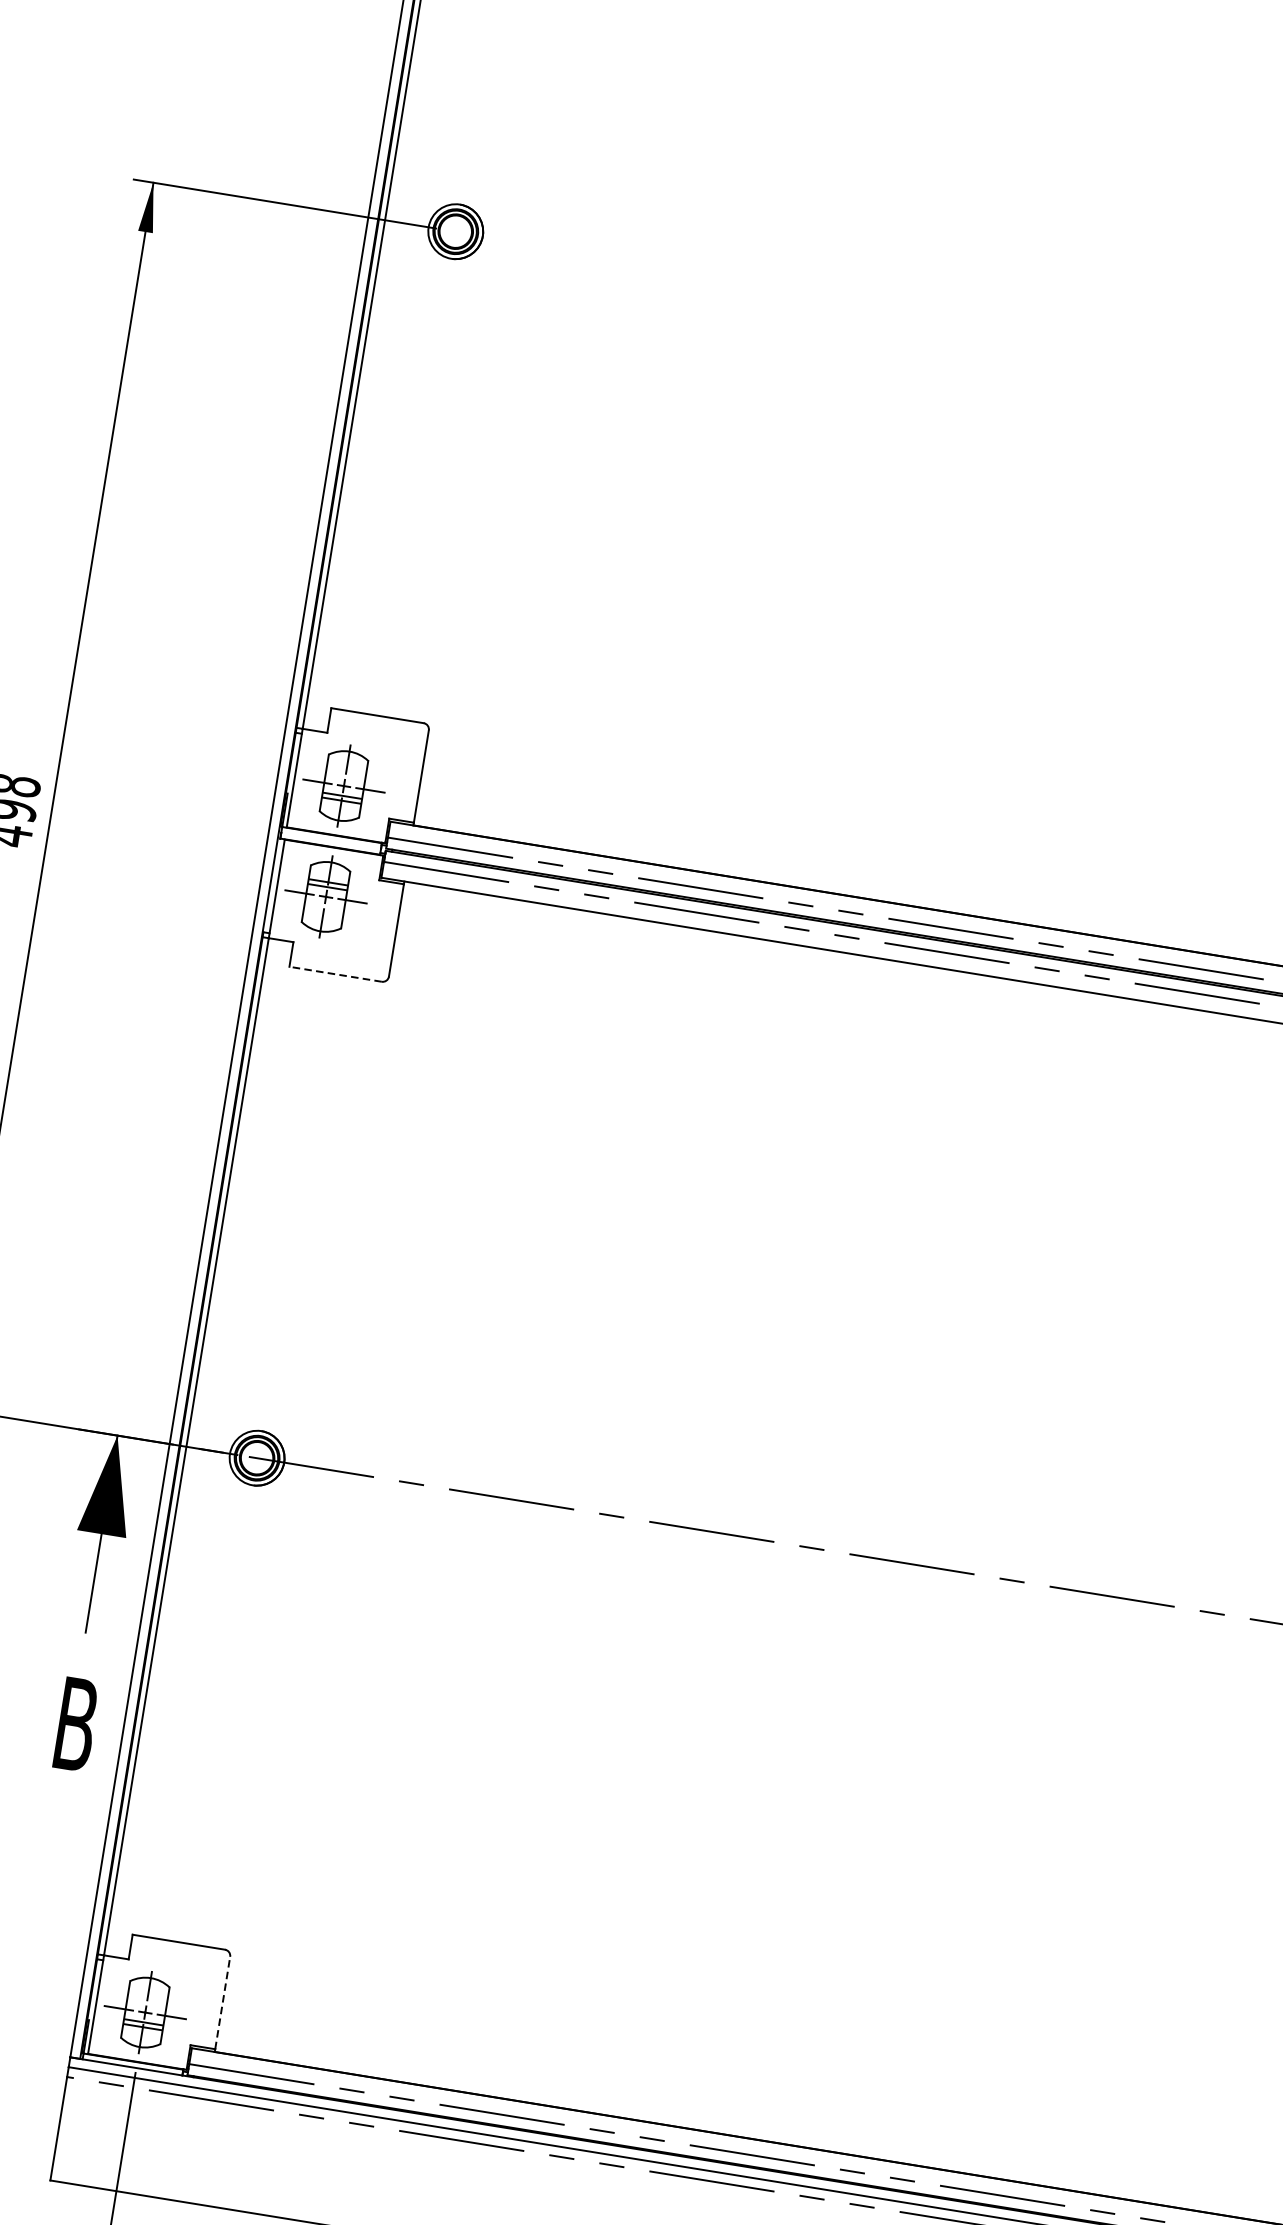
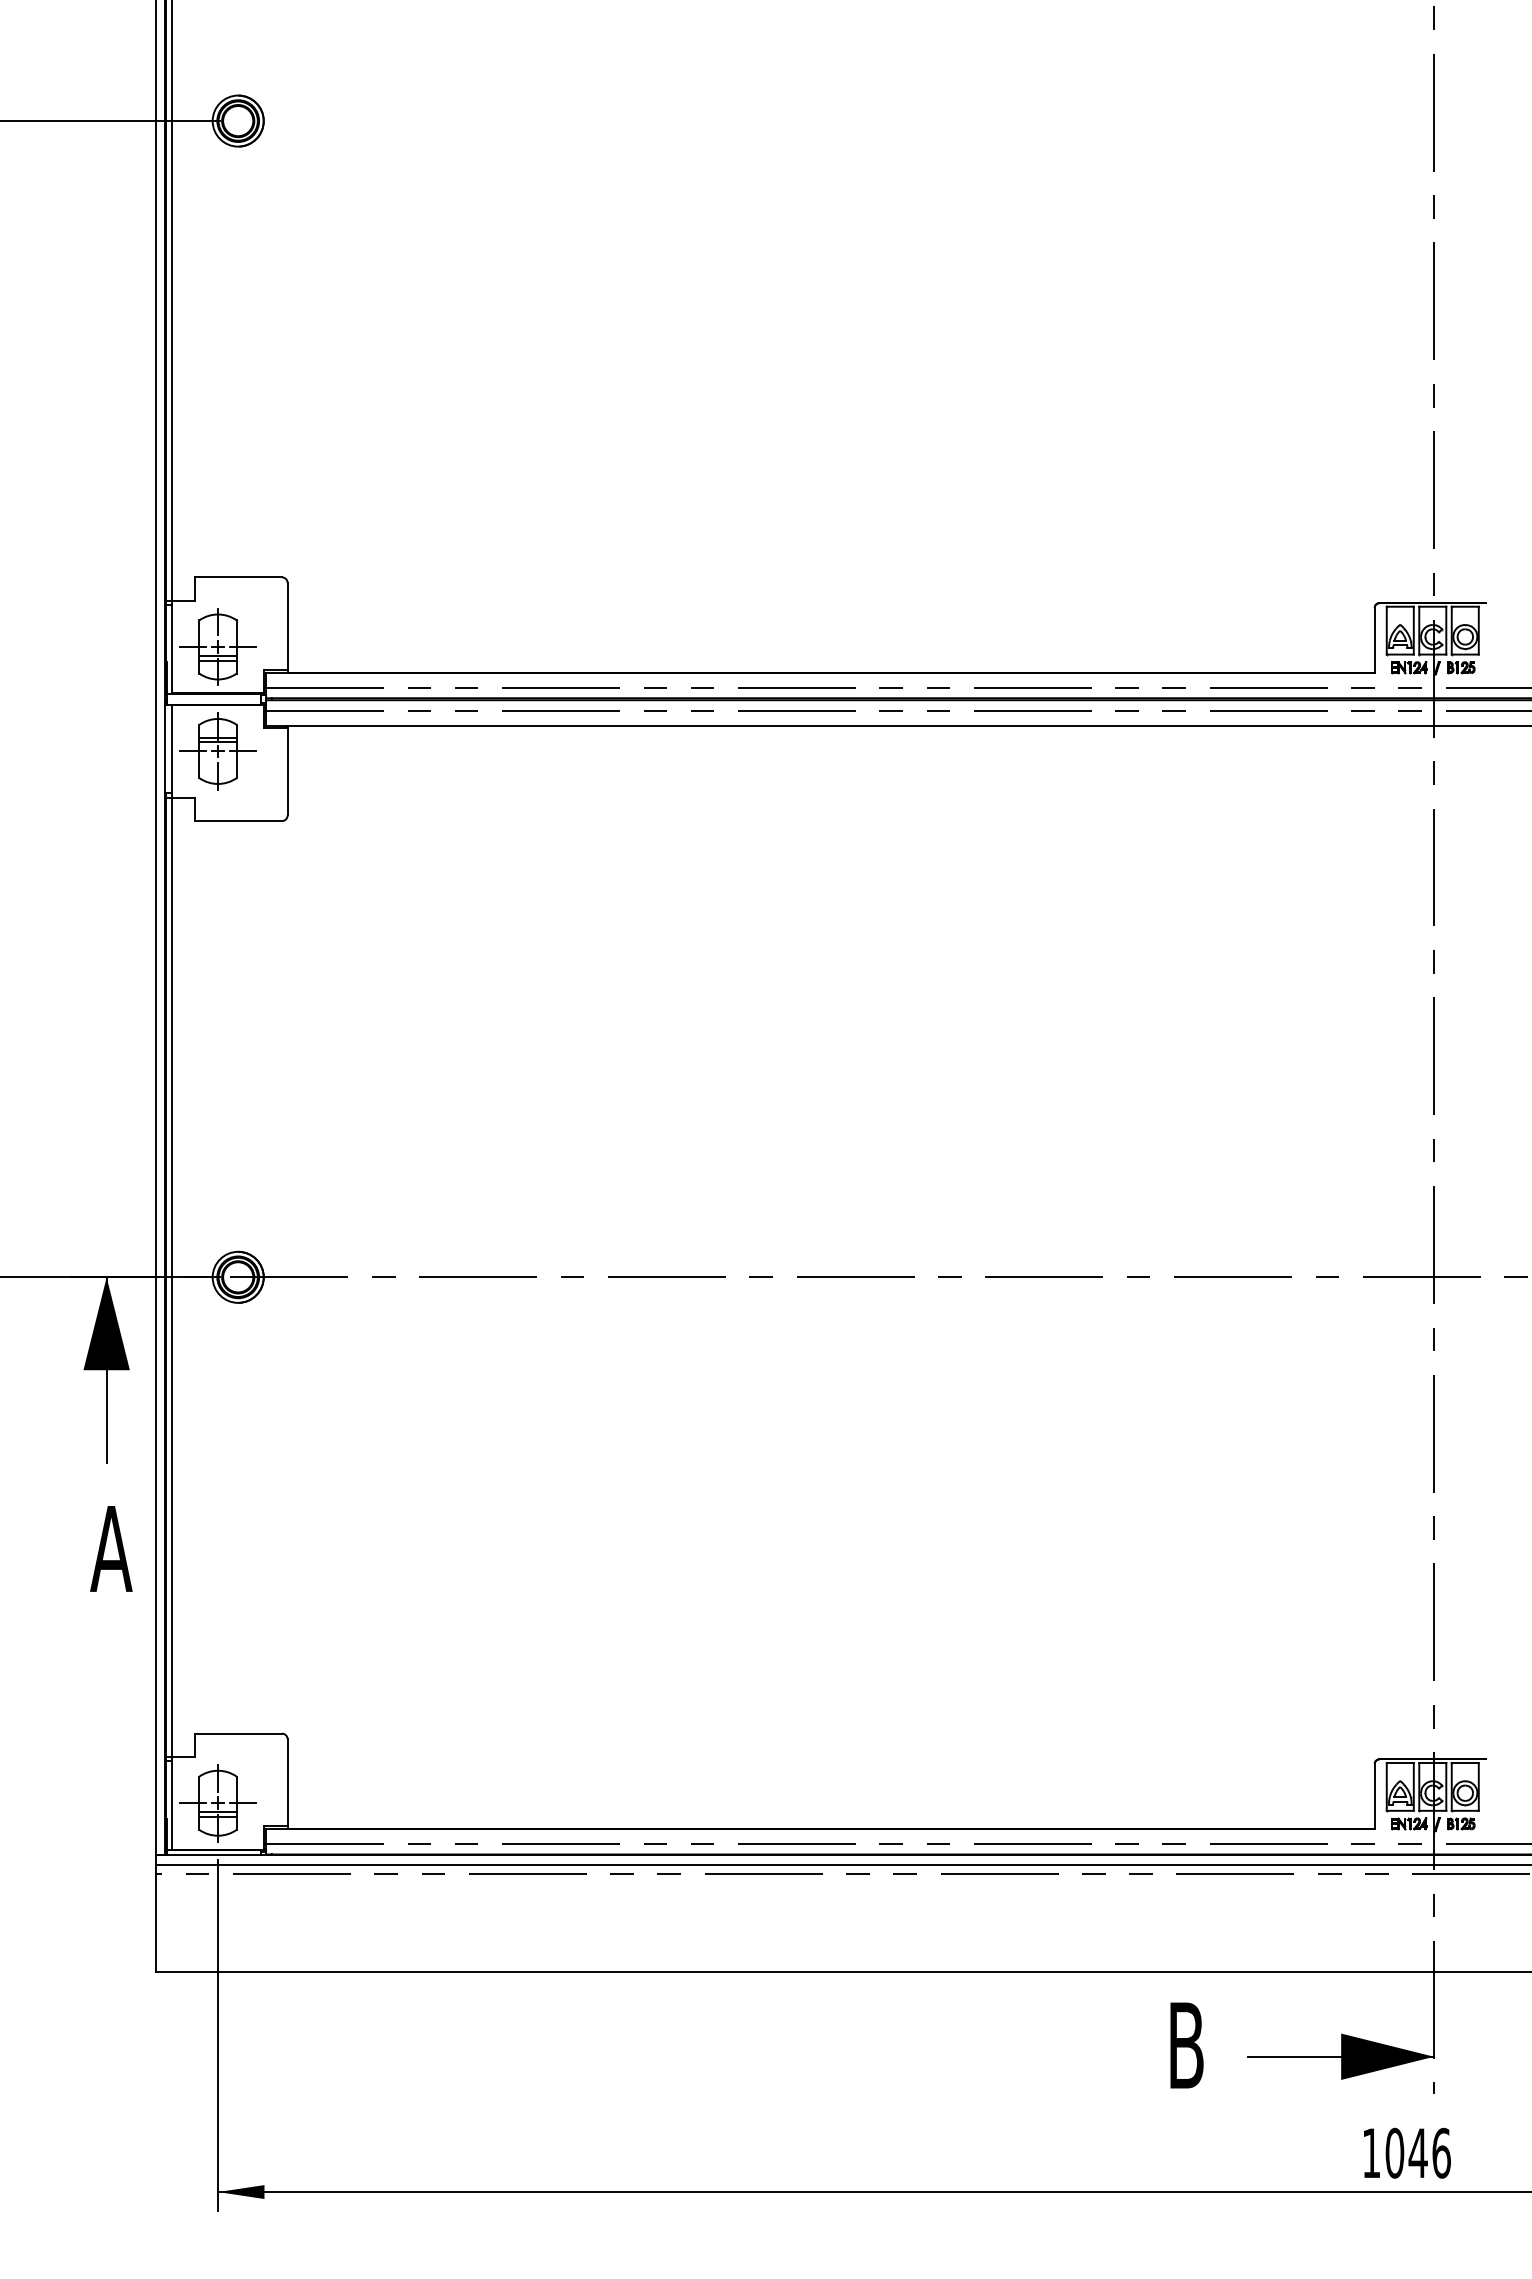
line: (335, 974) -> (238, 821), dashed -> solid
text: (76, 1724) -> (111, 1548), B -> A
line: (222, 2002) -> (287, 1782), dashed -> solid

